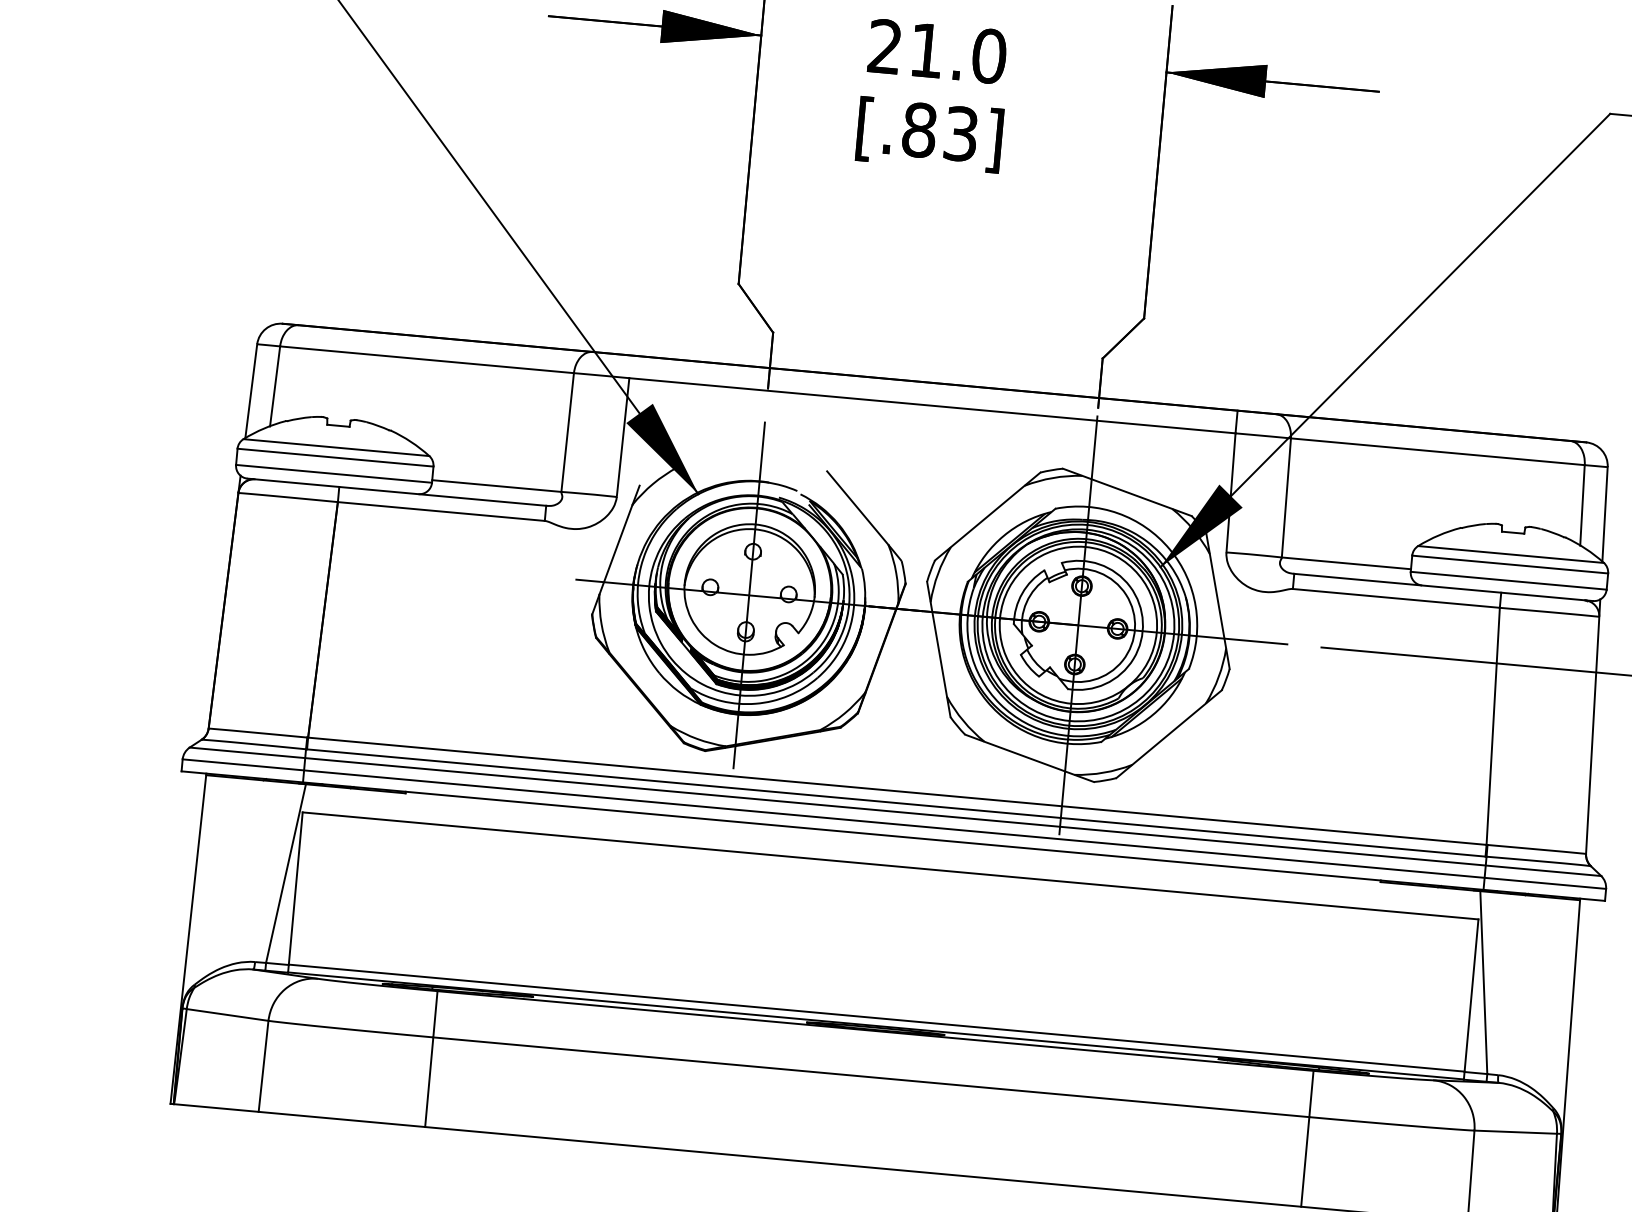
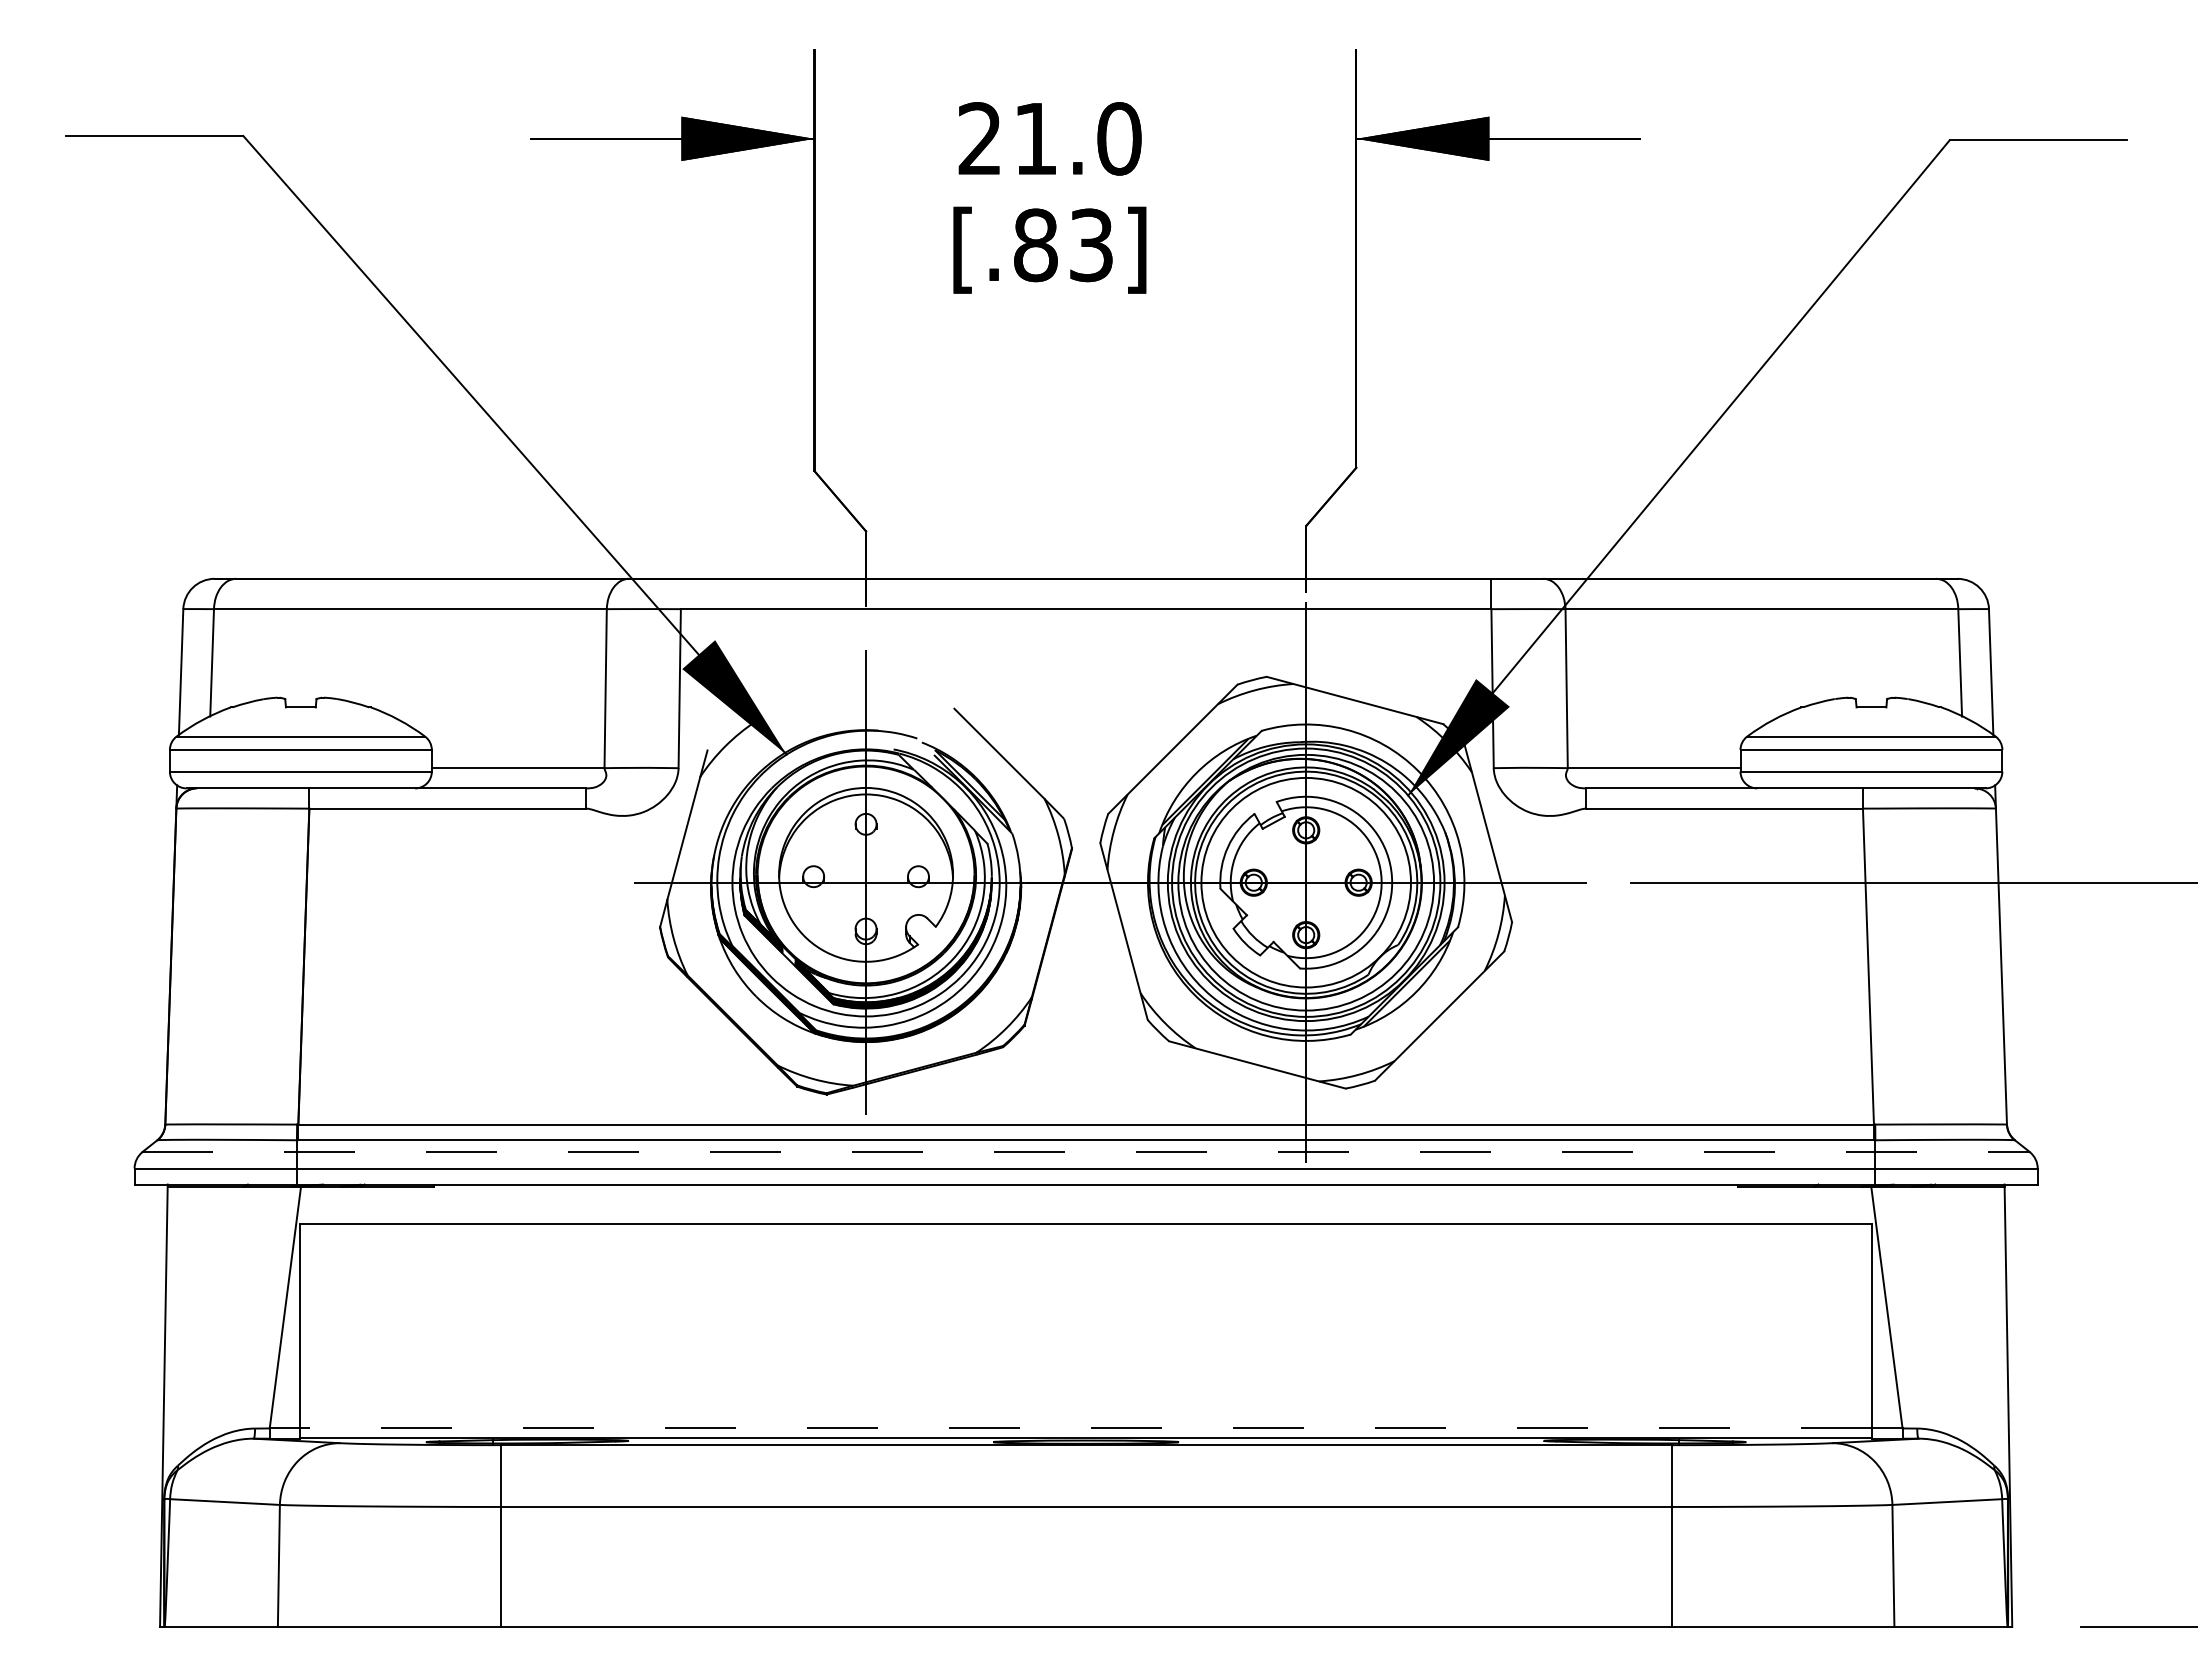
line: (895, 812) -> (1086, 1152), solid -> dashed
line: (876, 1017) -> (1085, 1427), solid -> dashed

